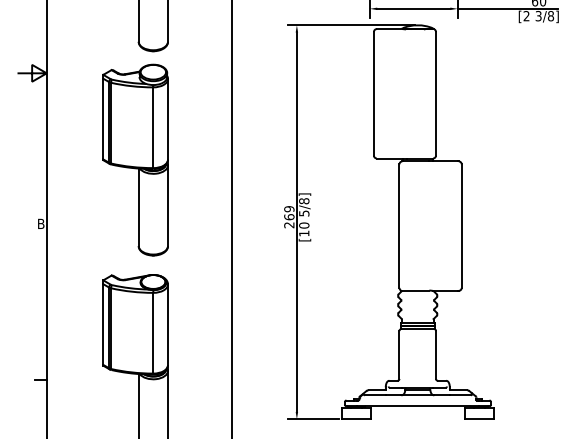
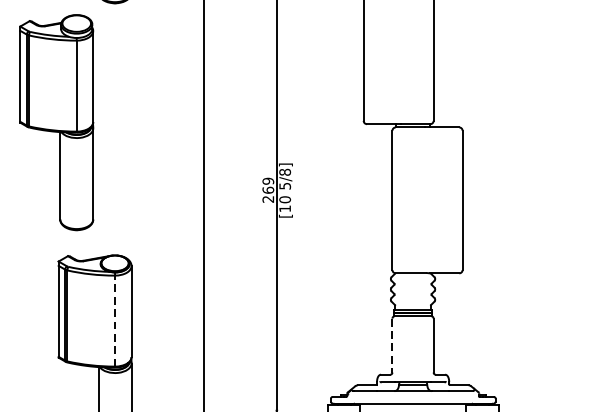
part: (135, 159) -> (56, 121), moved
line: (153, 332) -> (115, 320), solid -> dashed
line: (399, 355) -> (392, 346), solid -> dashed

